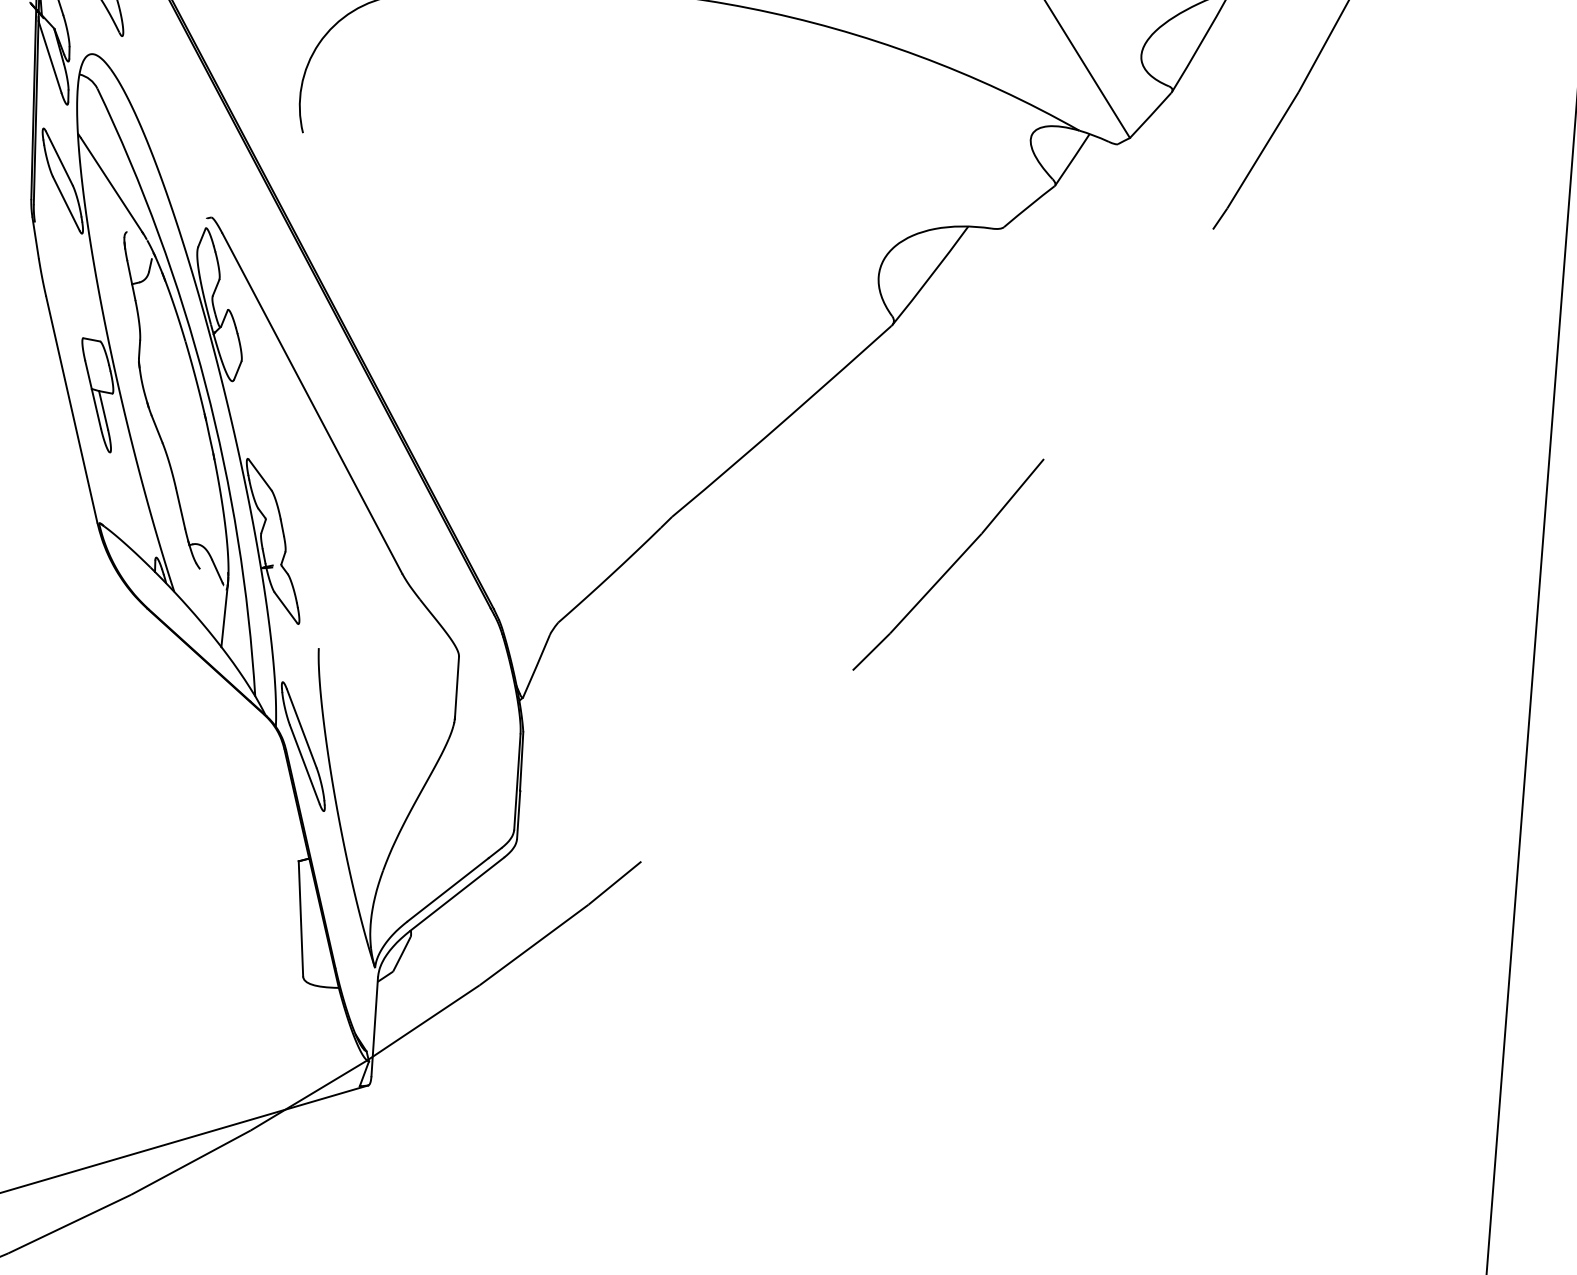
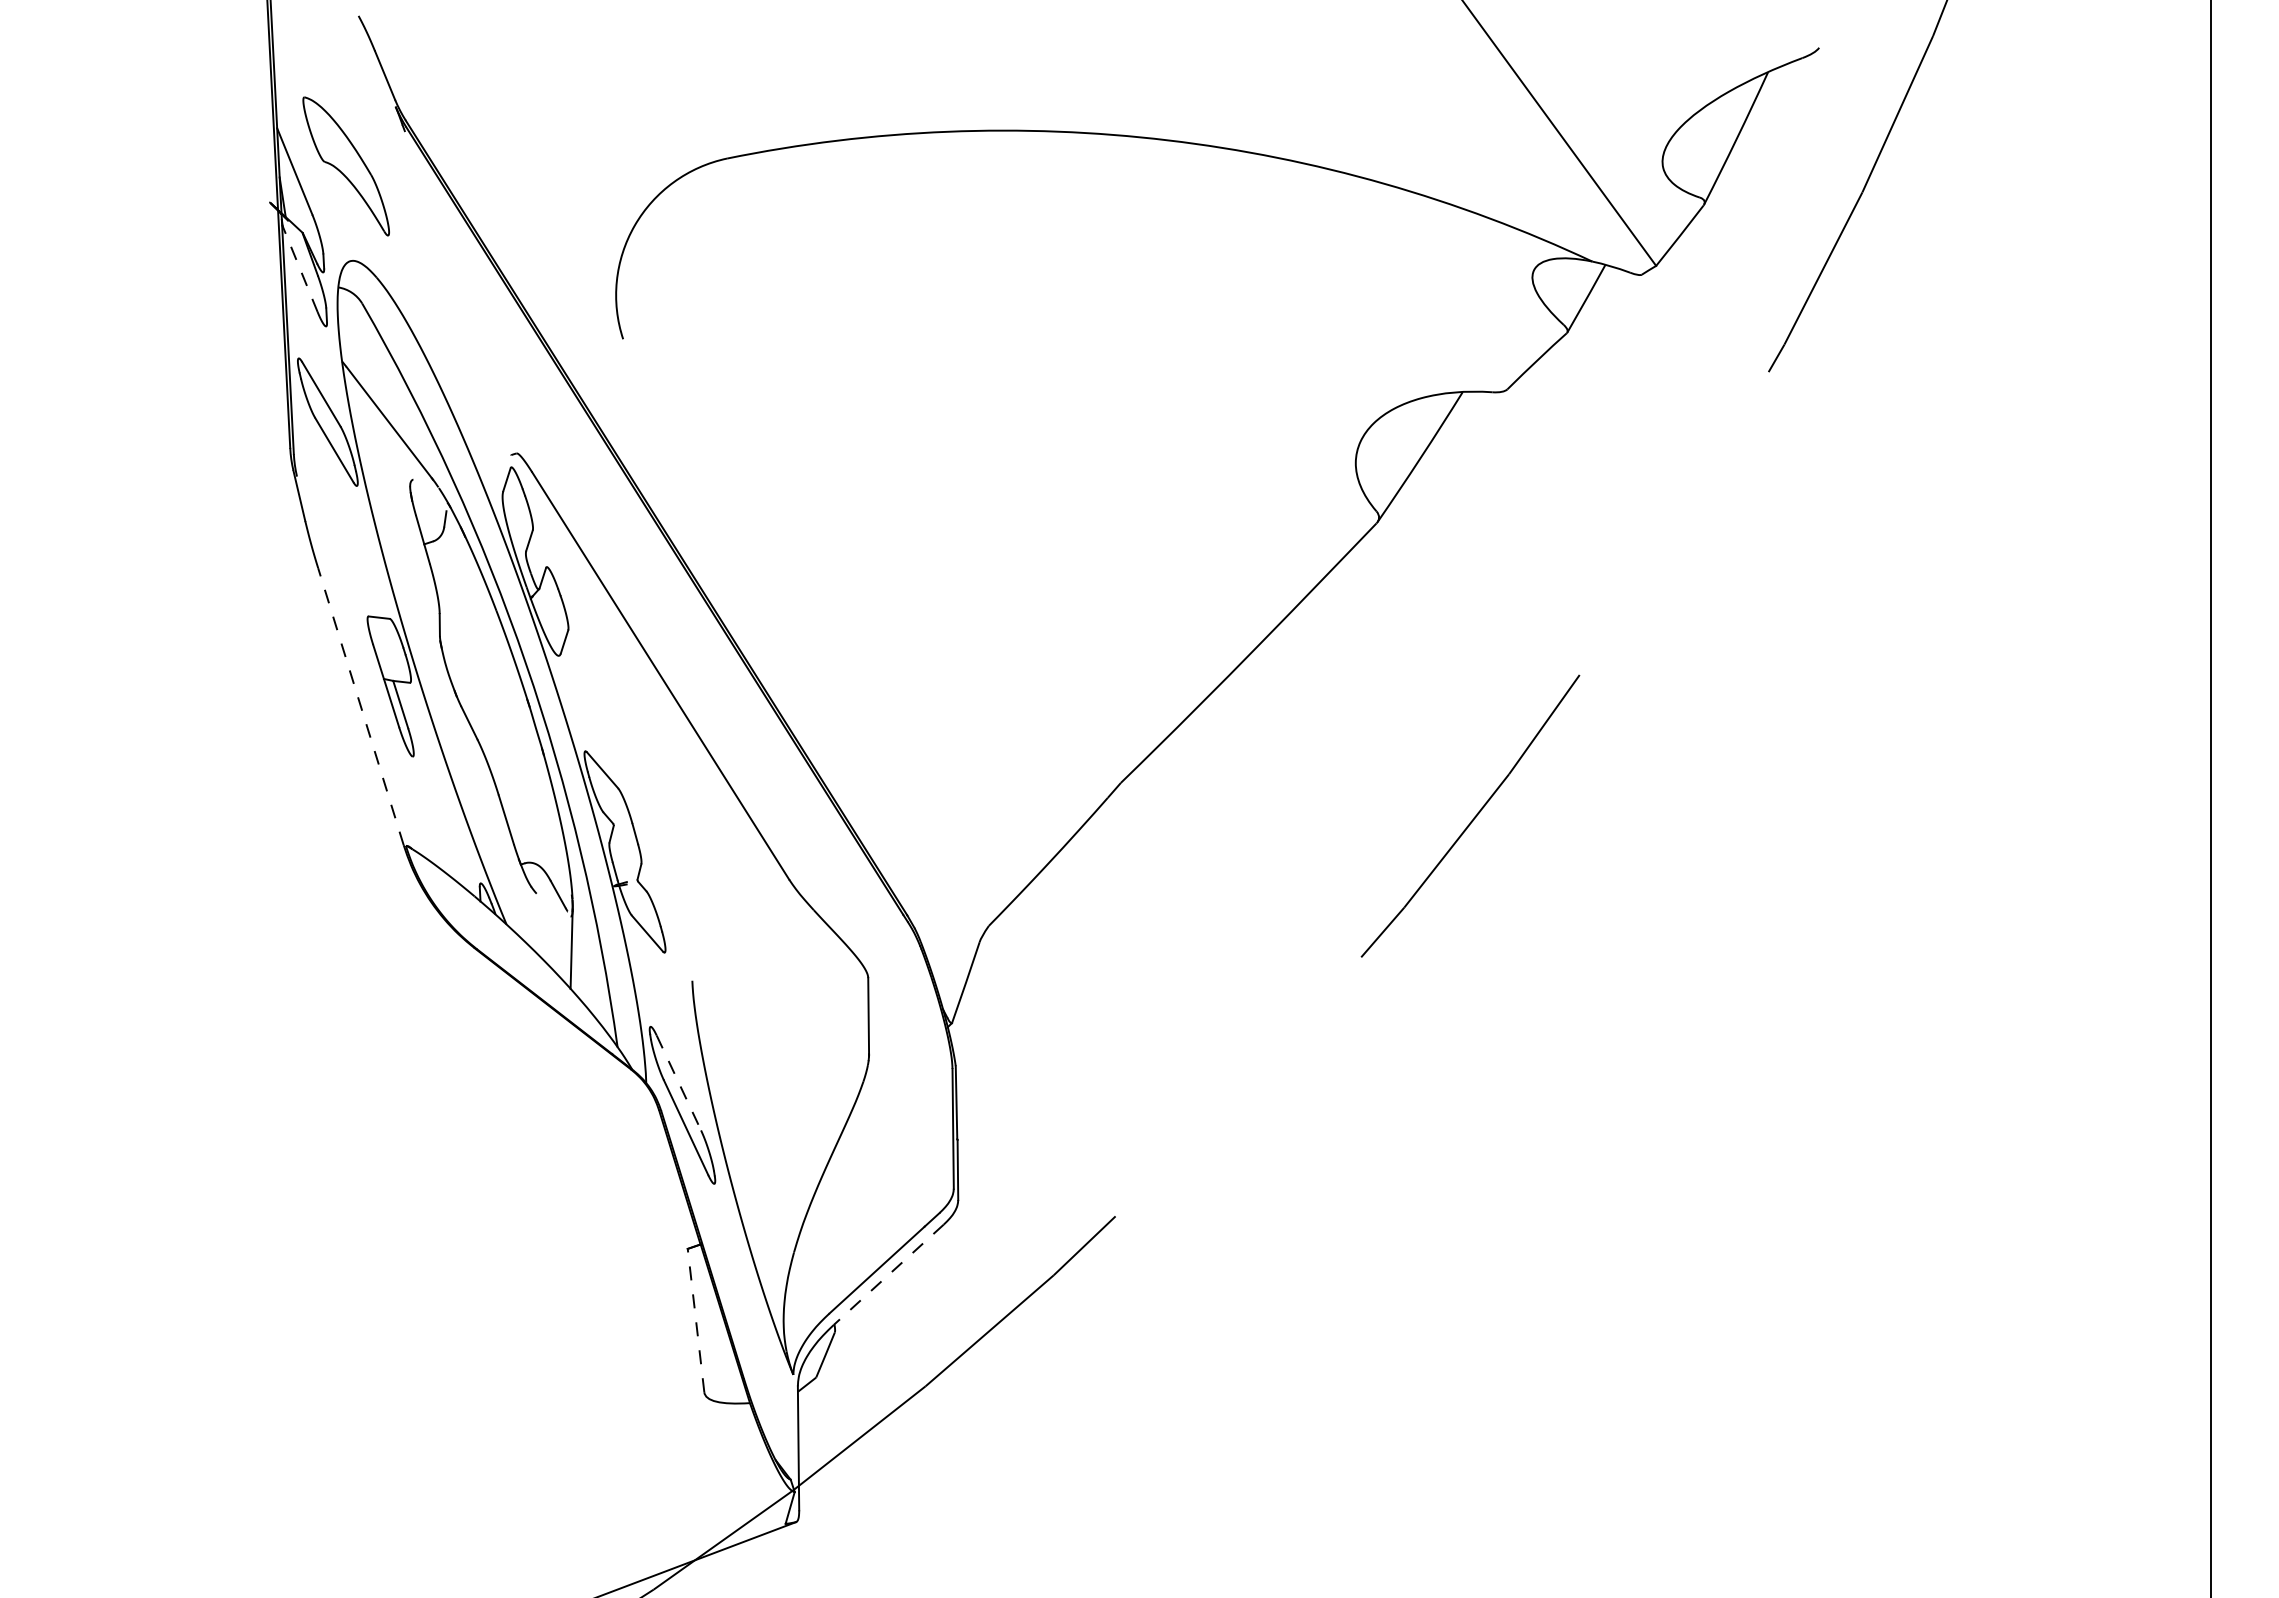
line: (49, 56) -> (299, 267), solid -> dashed
line: (71, 409) -> (360, 706), solid -> dashed
line: (302, 729) -> (679, 1083), solid -> dashed
line: (456, 894) -> (888, 1275), solid -> dashed
line: (300, 918) -> (695, 1320), solid -> dashed

